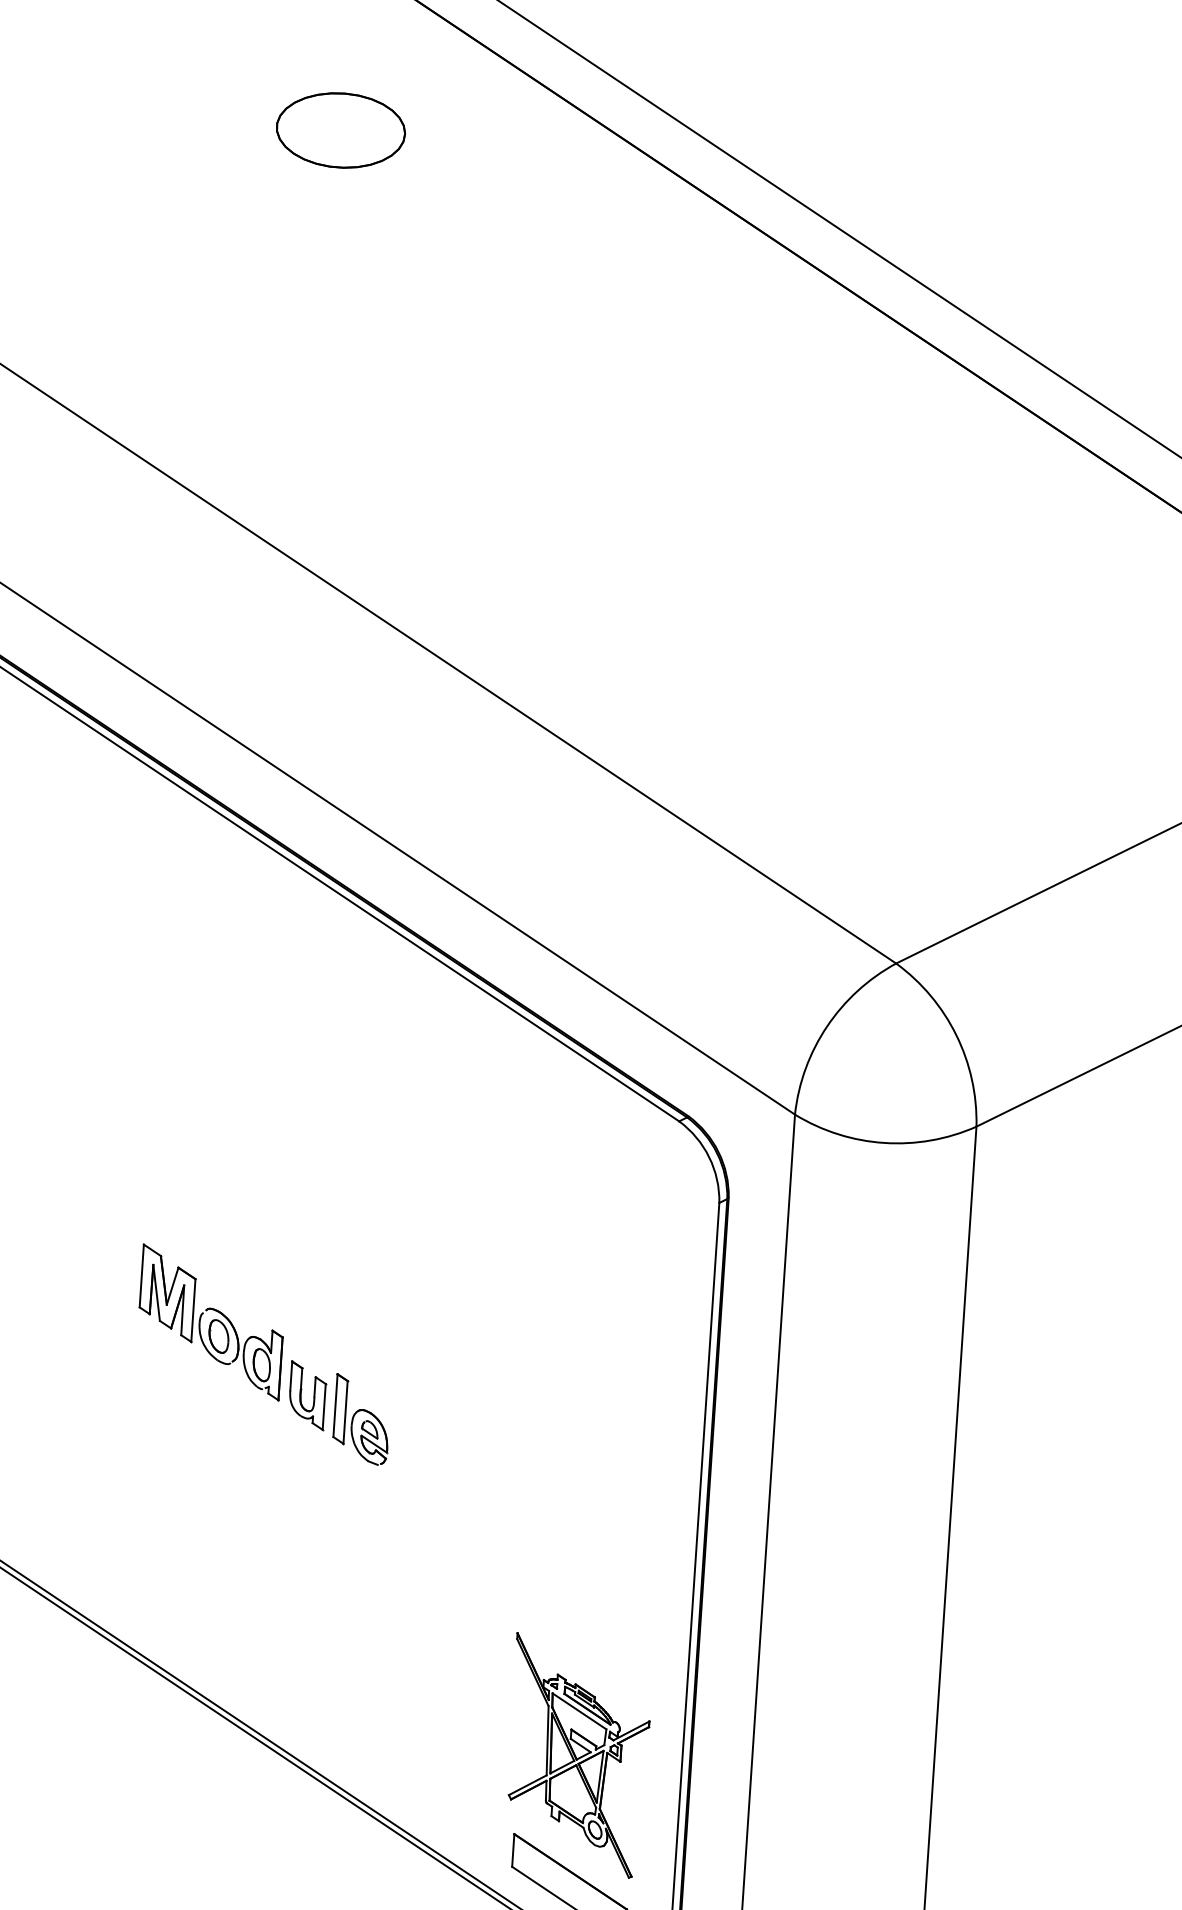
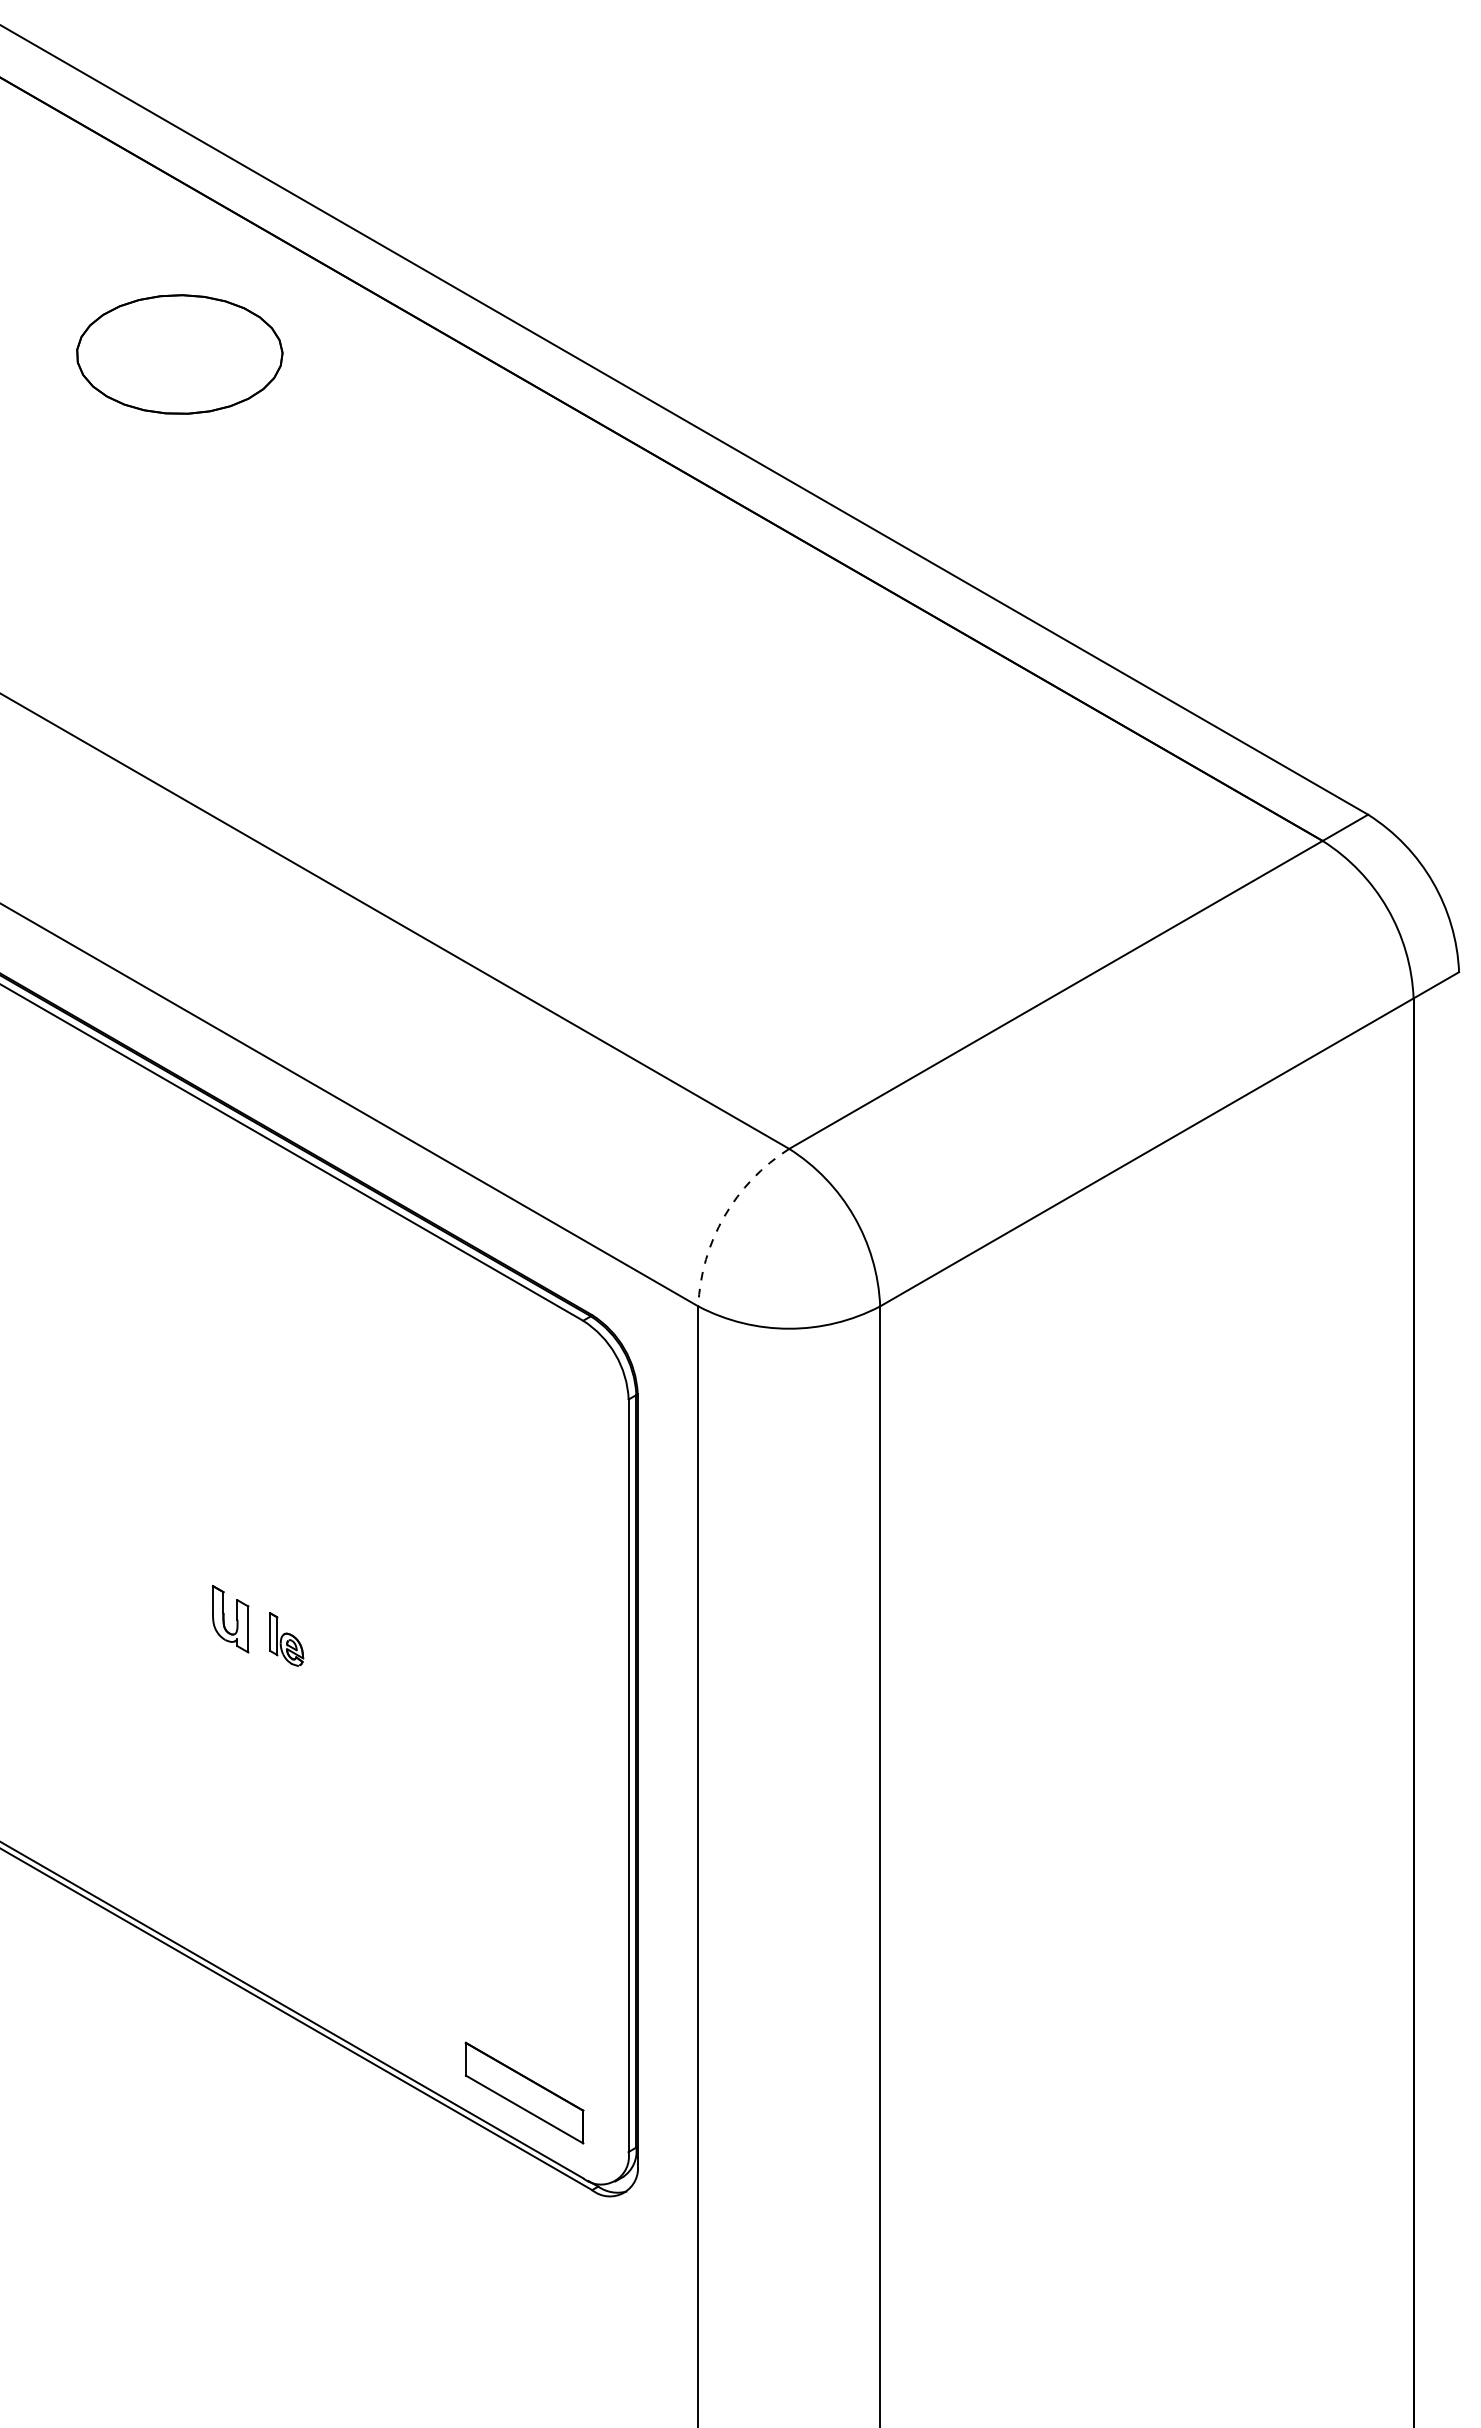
part: (341, 130) -> (180, 354), size x1.6
arc: (827, 1026) -> (724, 1216), solid -> dashed
part: (211, 1322) -> (129, 1552), removed
part: (362, 1419) -> (286, 1639), size x0.6
part: (578, 1755) -> (524, 1960), removed

